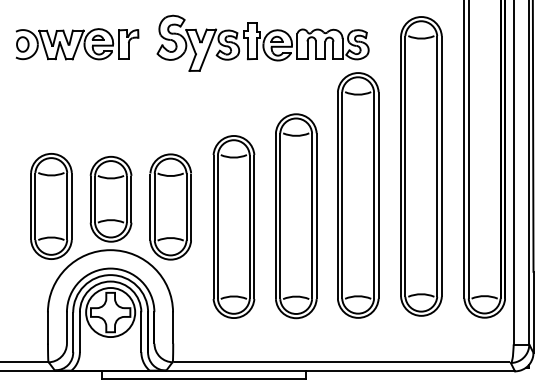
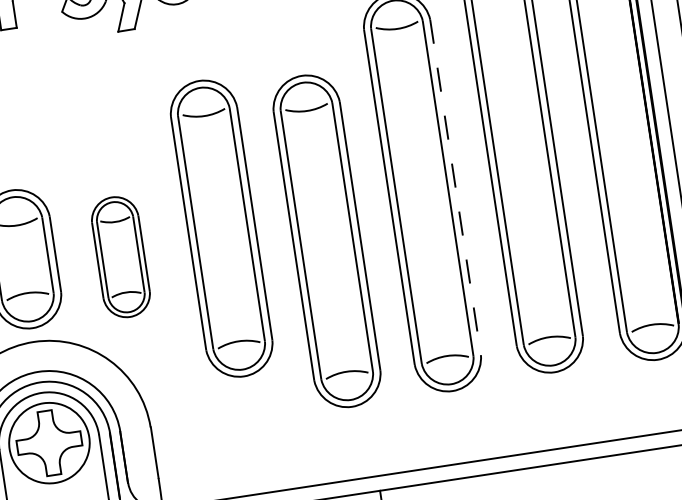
line: (378, 195) -> (455, 187), solid -> dashed
part: (170, 206) -> (120, 256), size x0.7
part: (233, 226) -> (220, 227), moved

